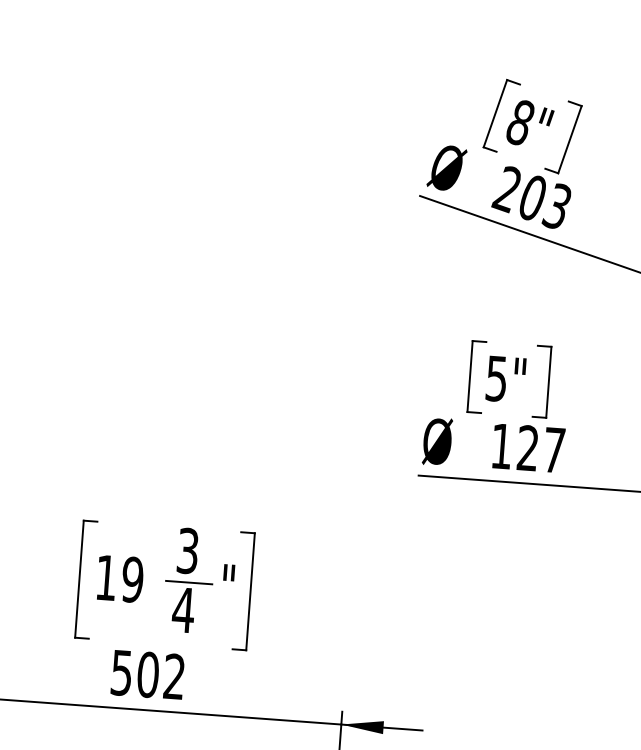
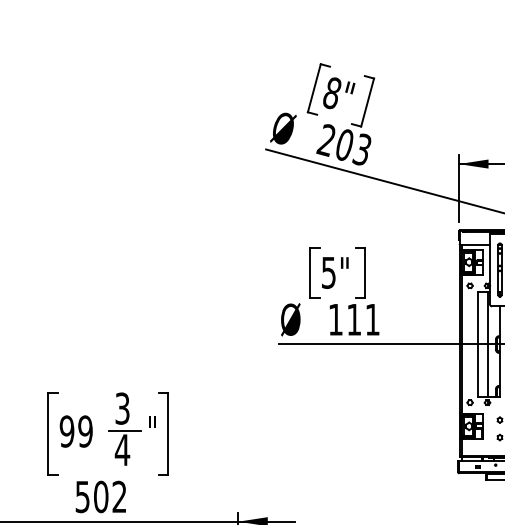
text: (541, 448) -> (363, 319), 127 -> 111
text: (105, 577) -> (66, 431), 19 -> 99

